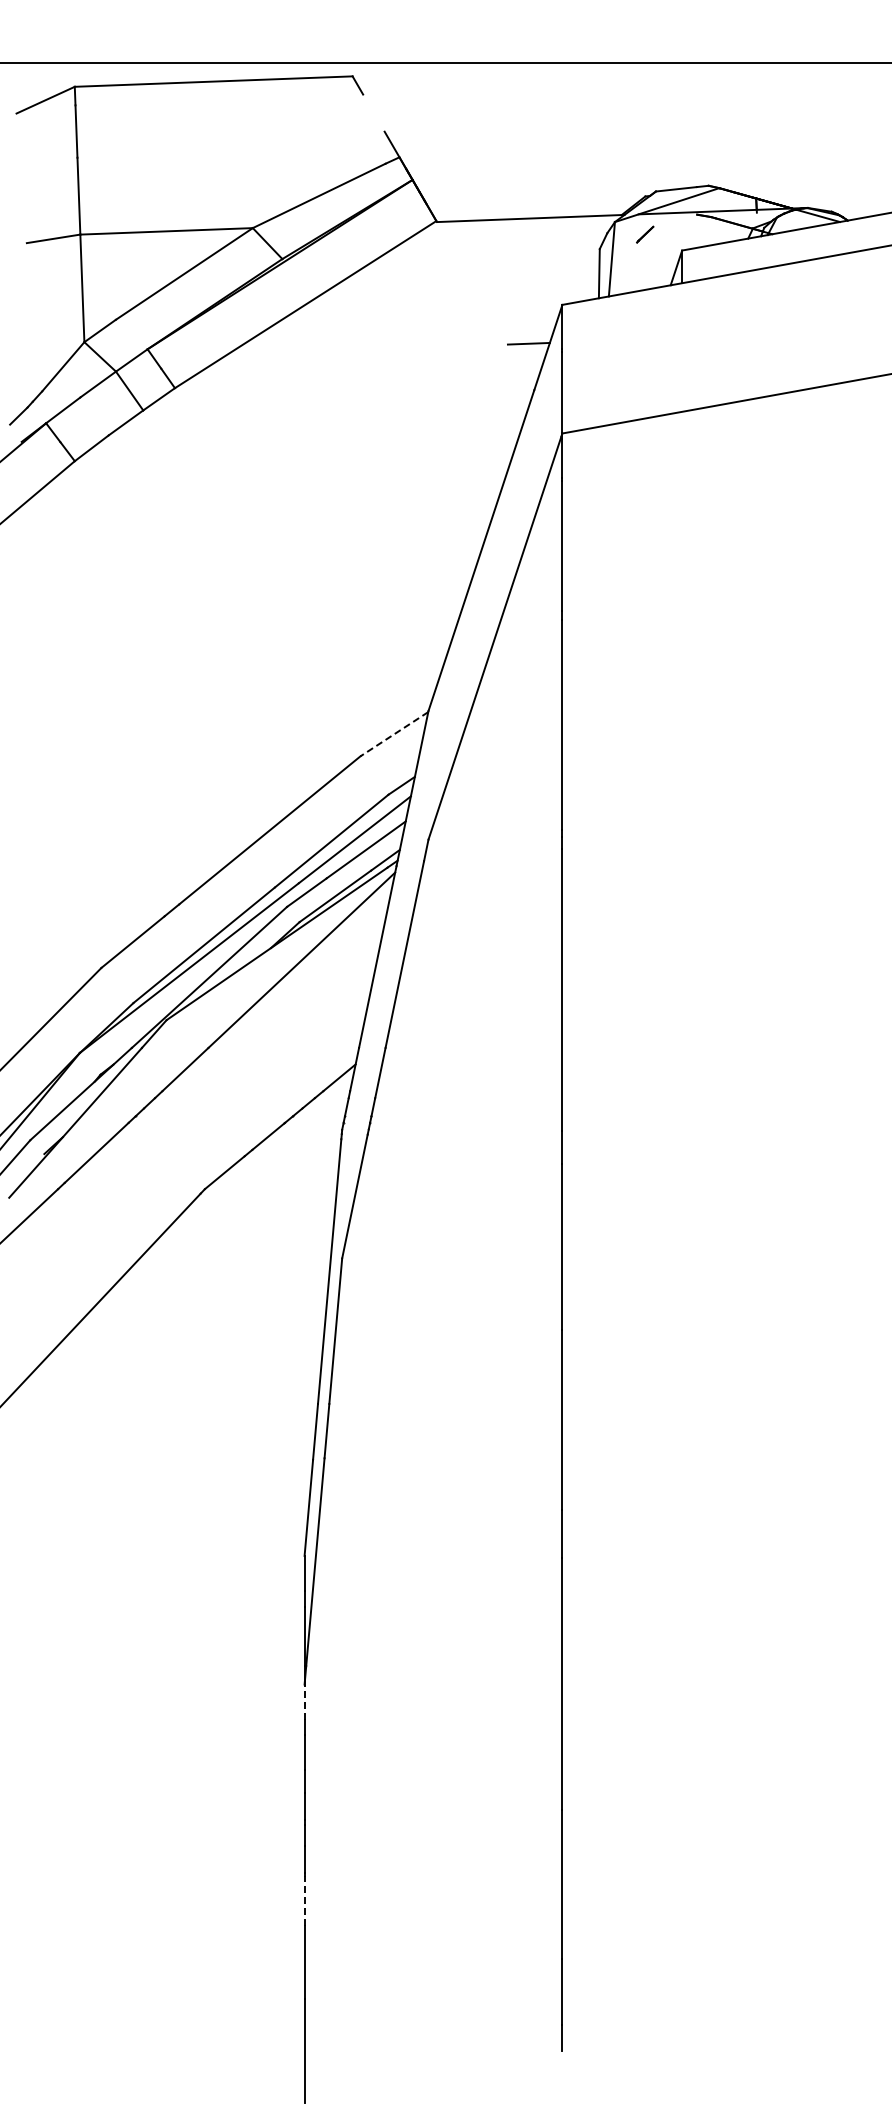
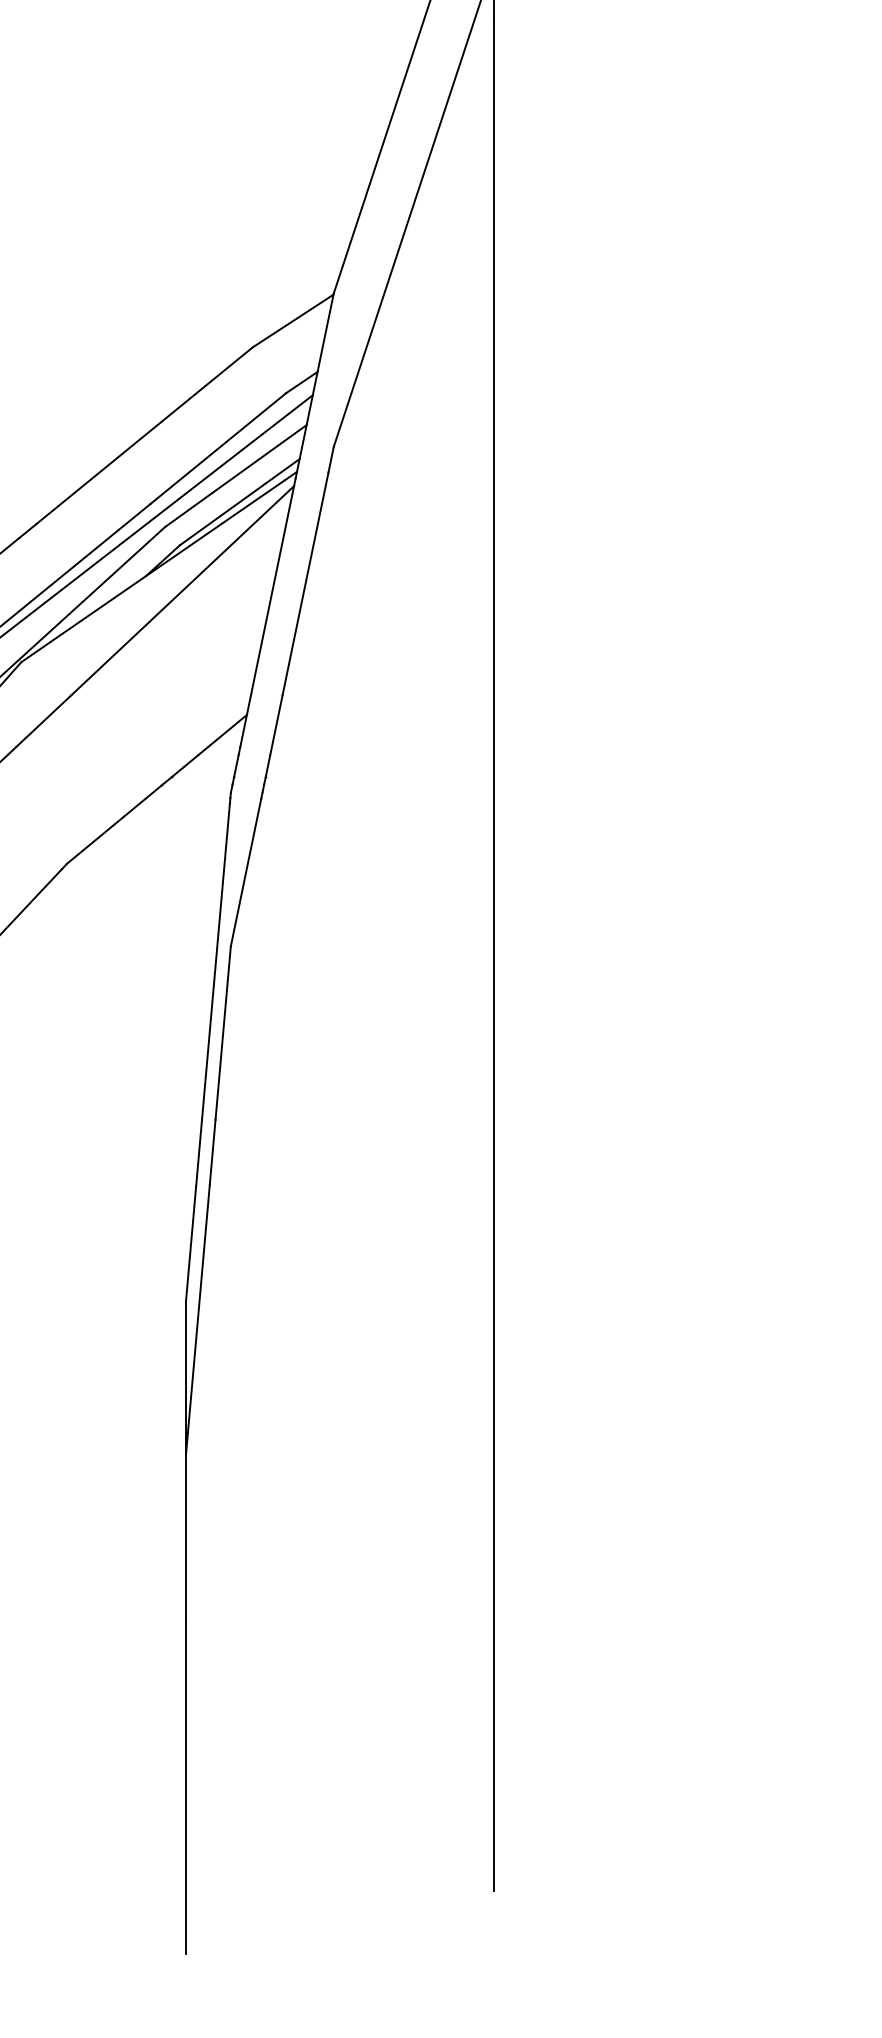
line: (393, 734) -> (292, 321), dashed -> solid
line: (304, 1702) -> (185, 1476), dashed -> solid
line: (304, 1900) -> (185, 1712), dashed -> solid

